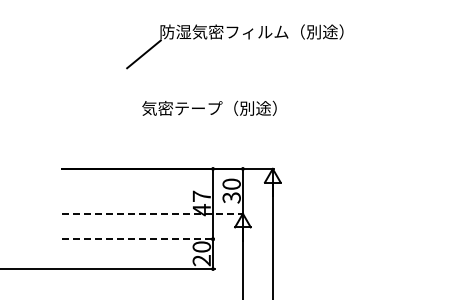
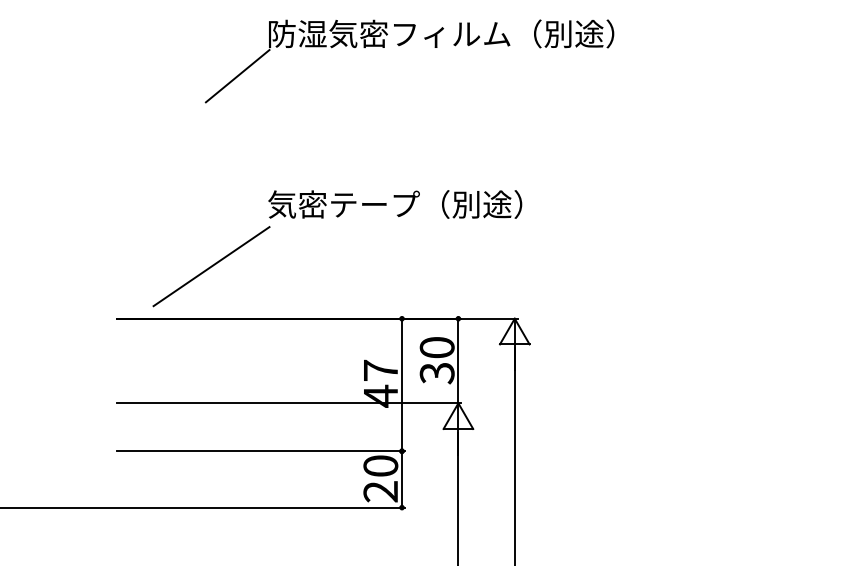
part: (230, 38) -> (400, 46), moved
line: (111, 141) -> (210, 266), added
line: (153, 213) -> (289, 402), dashed -> solid
line: (138, 239) -> (261, 451), dashed -> solid

